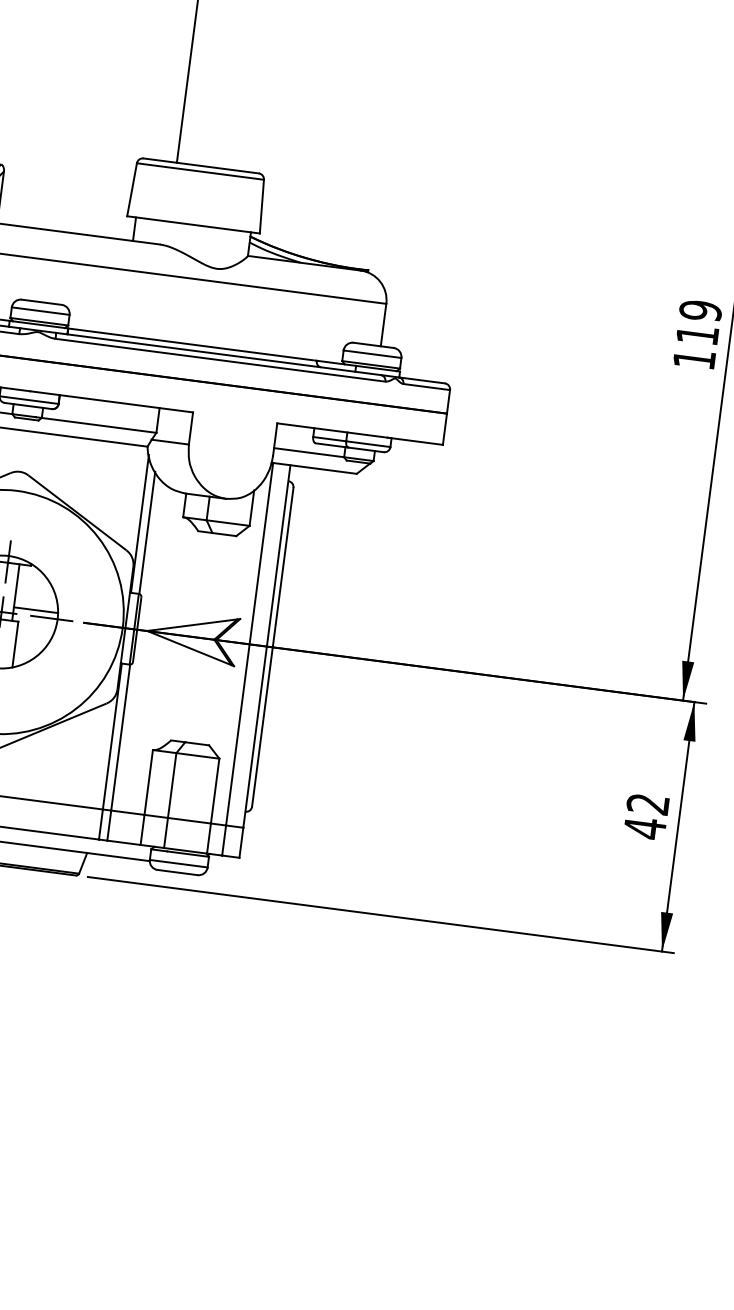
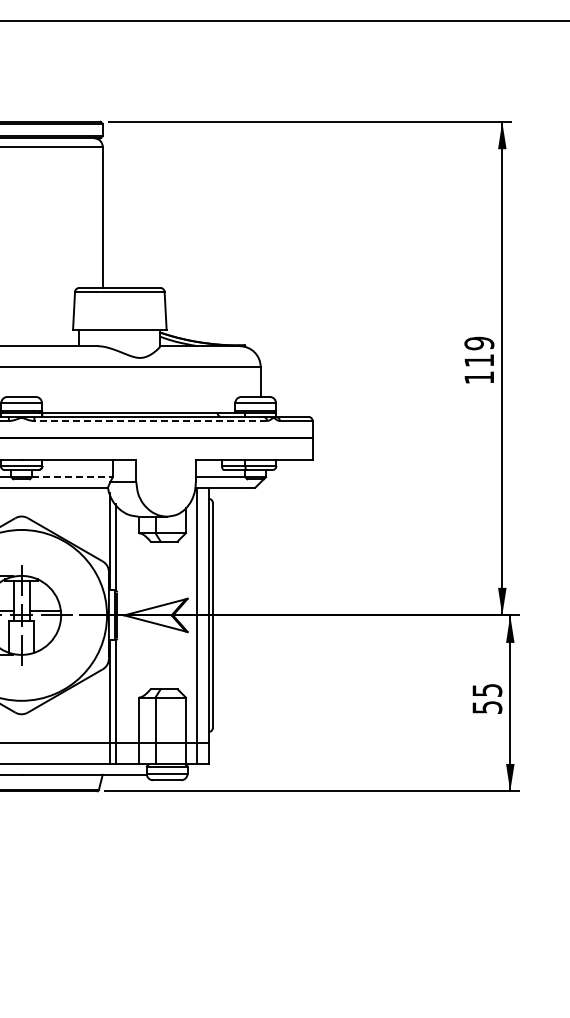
line: (220, 360) -> (150, 421), solid -> dashed
line: (99, 425) -> (72, 477), solid -> dashed
text: (646, 817) -> (487, 699), 42 -> 55

